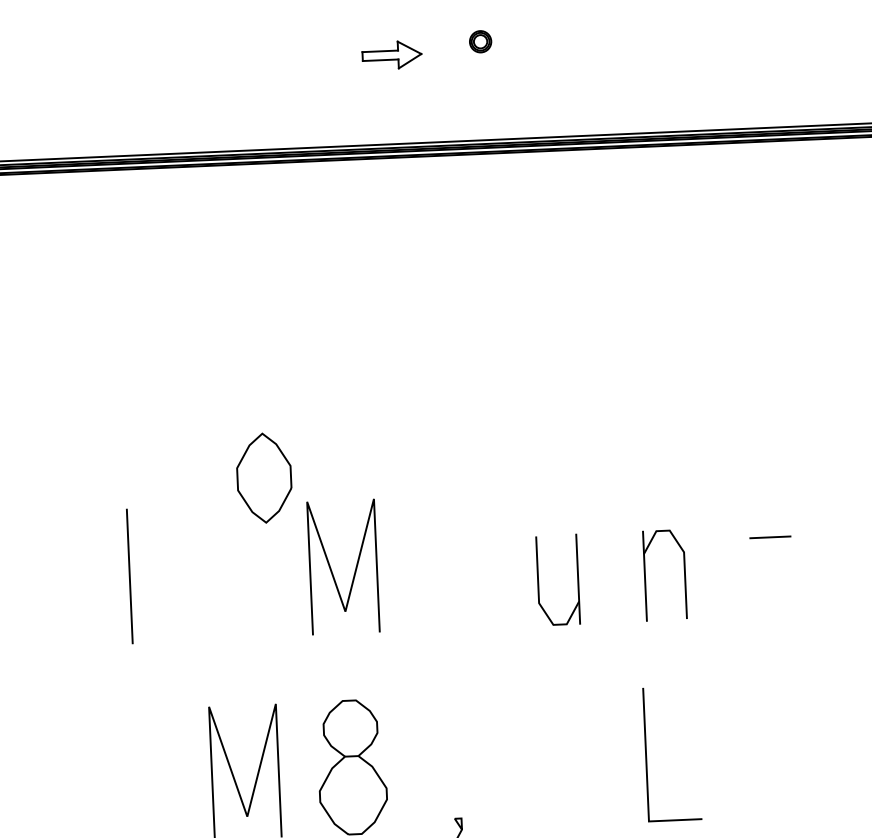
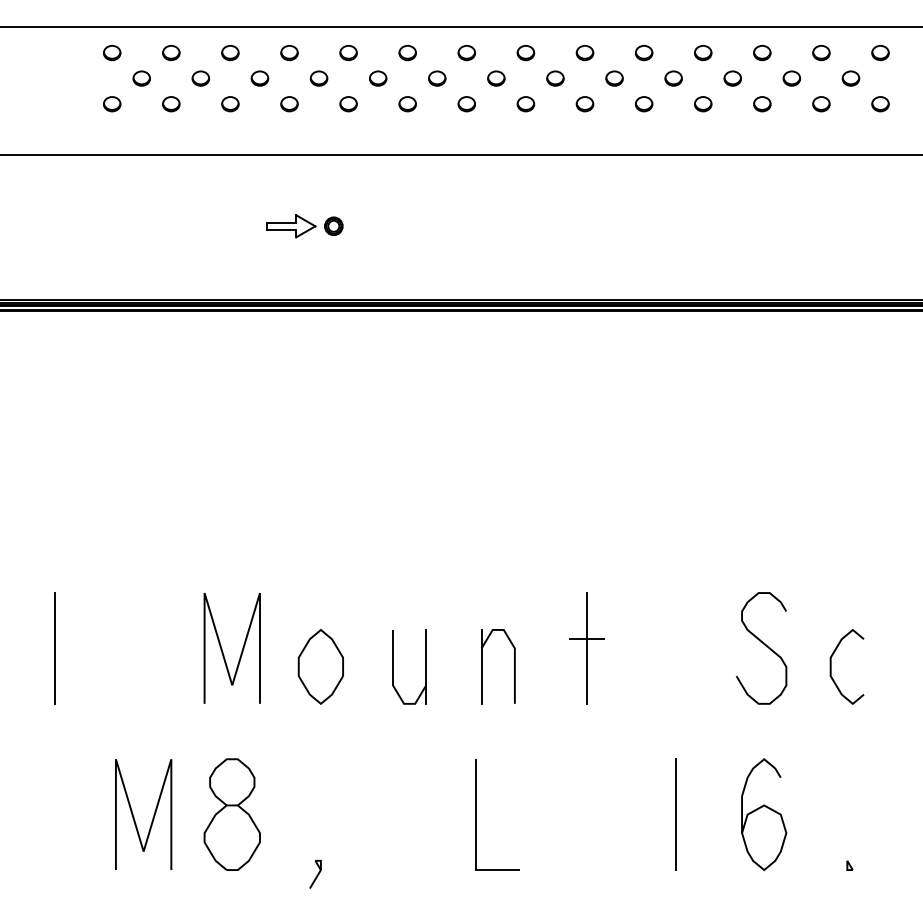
part: (480, 42) -> (333, 226), moved
part: (263, 477) -> (320, 666), moved
line: (770, 548) -> (586, 648), added

